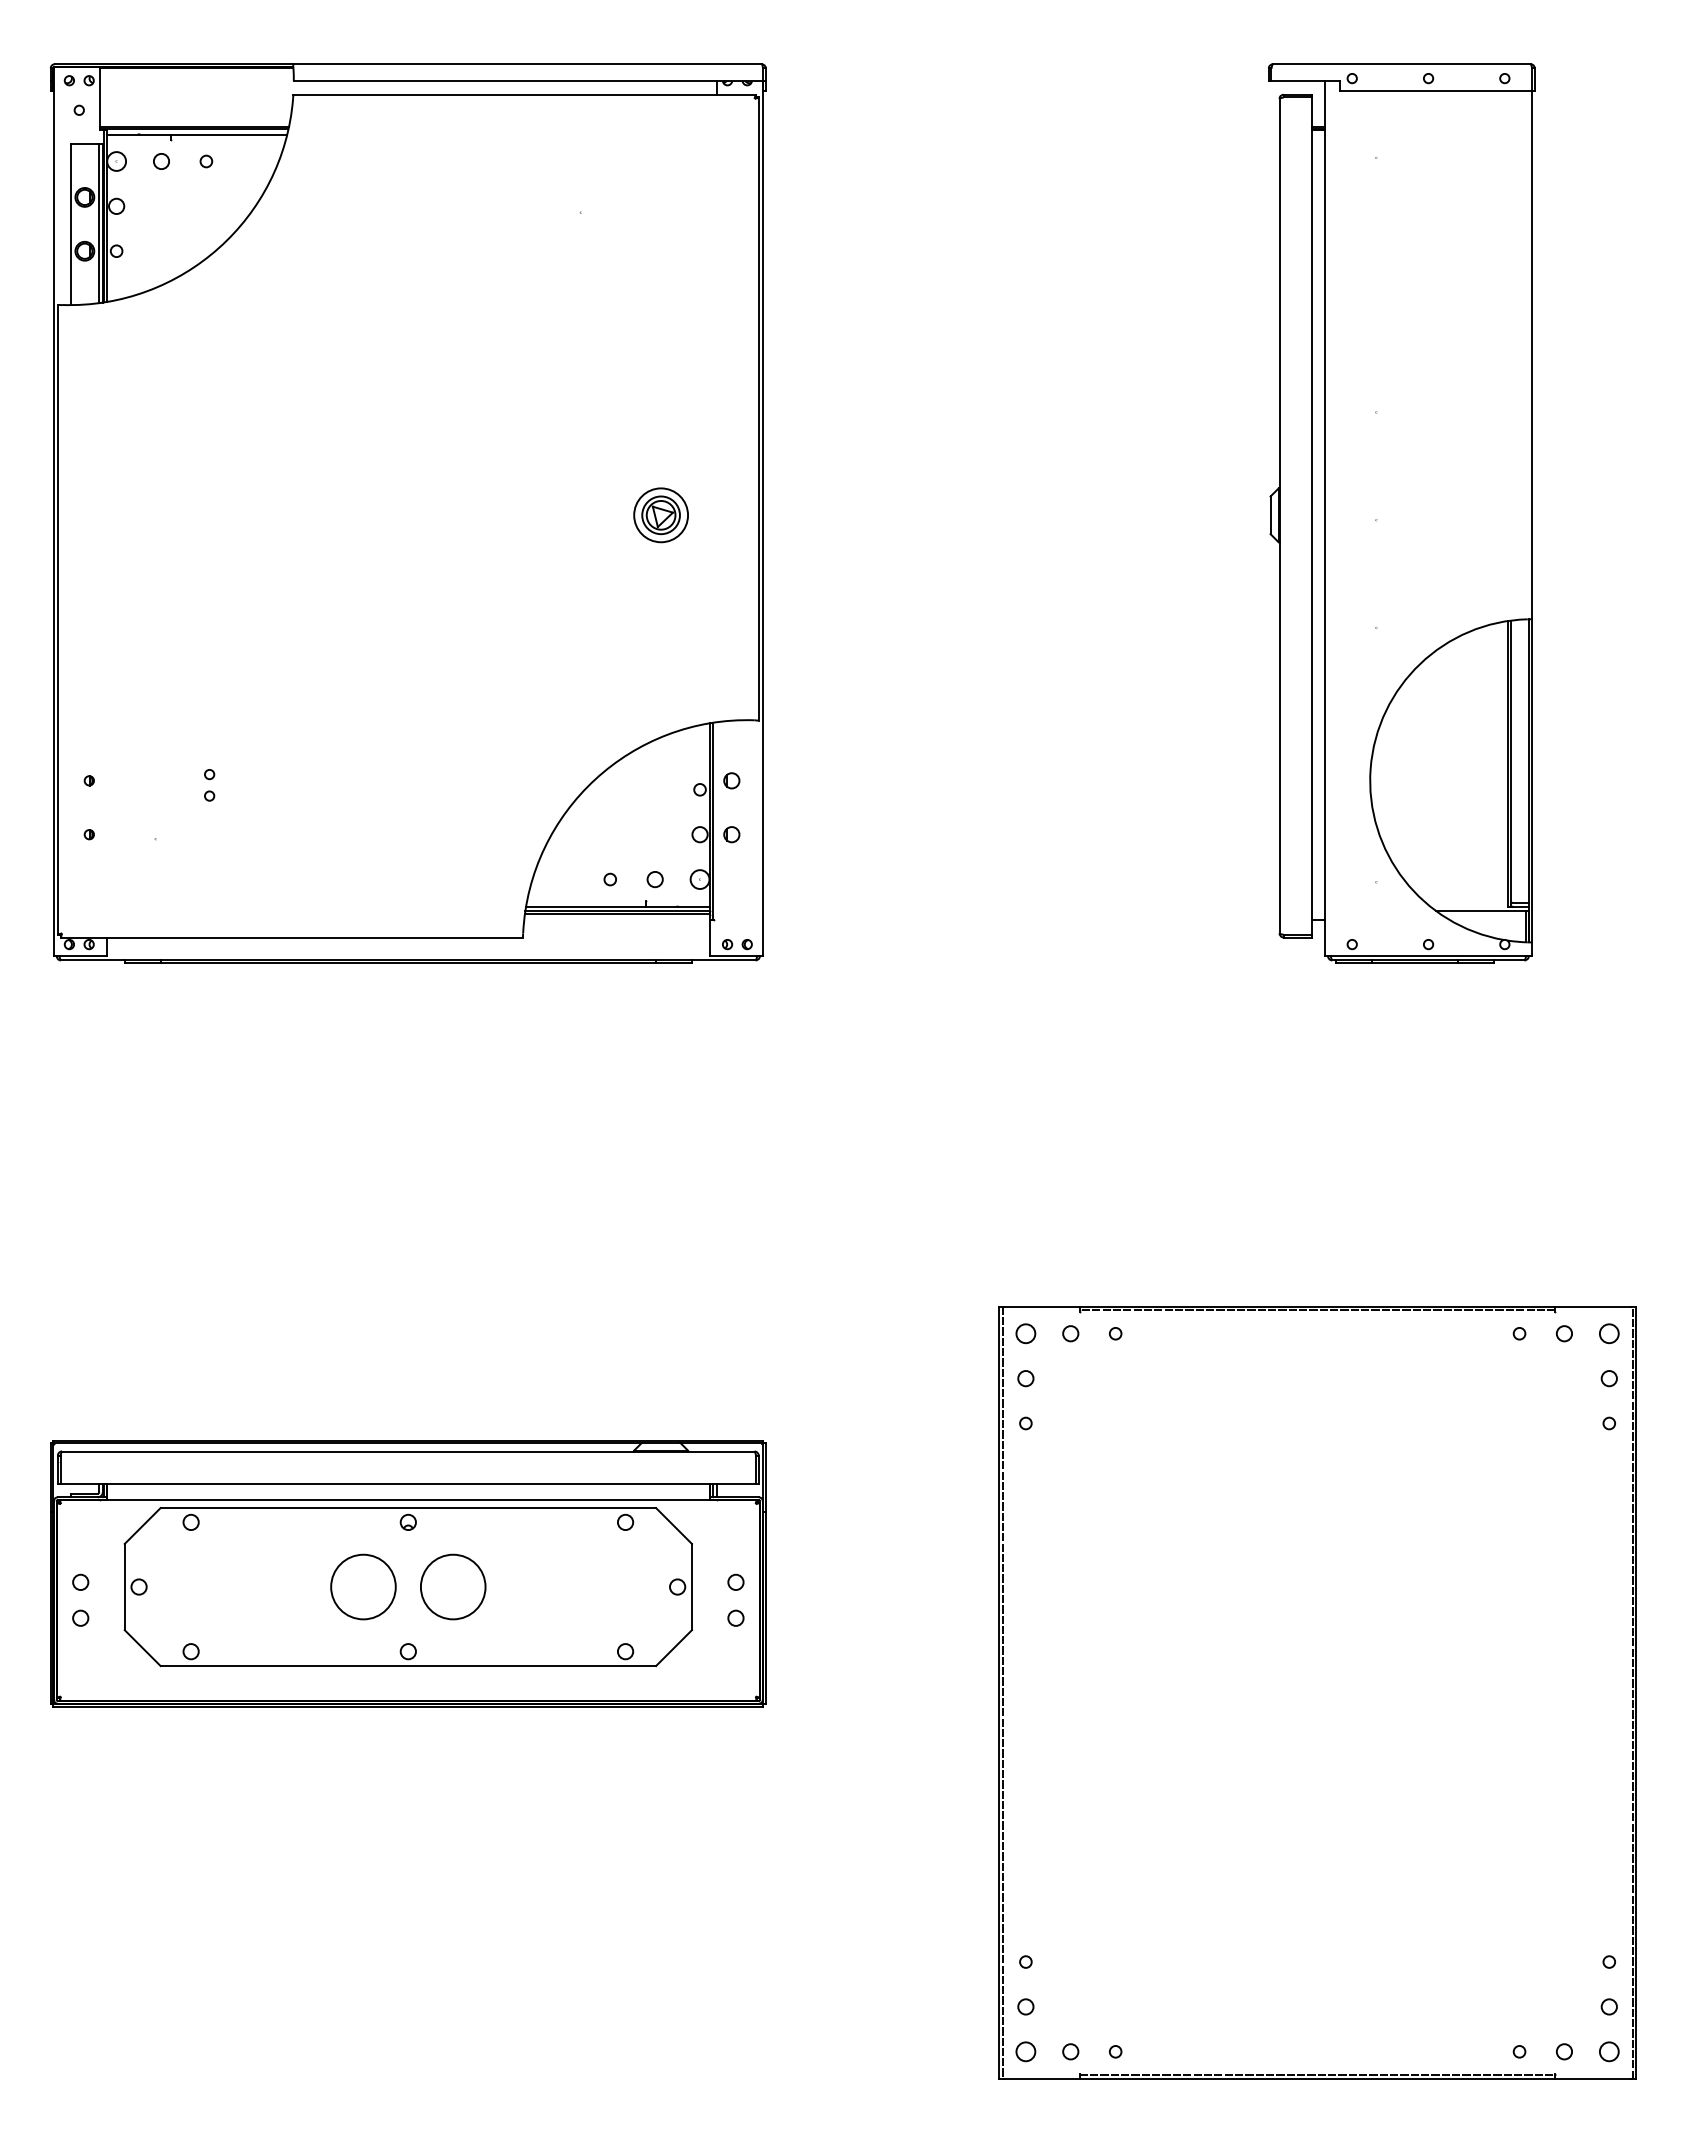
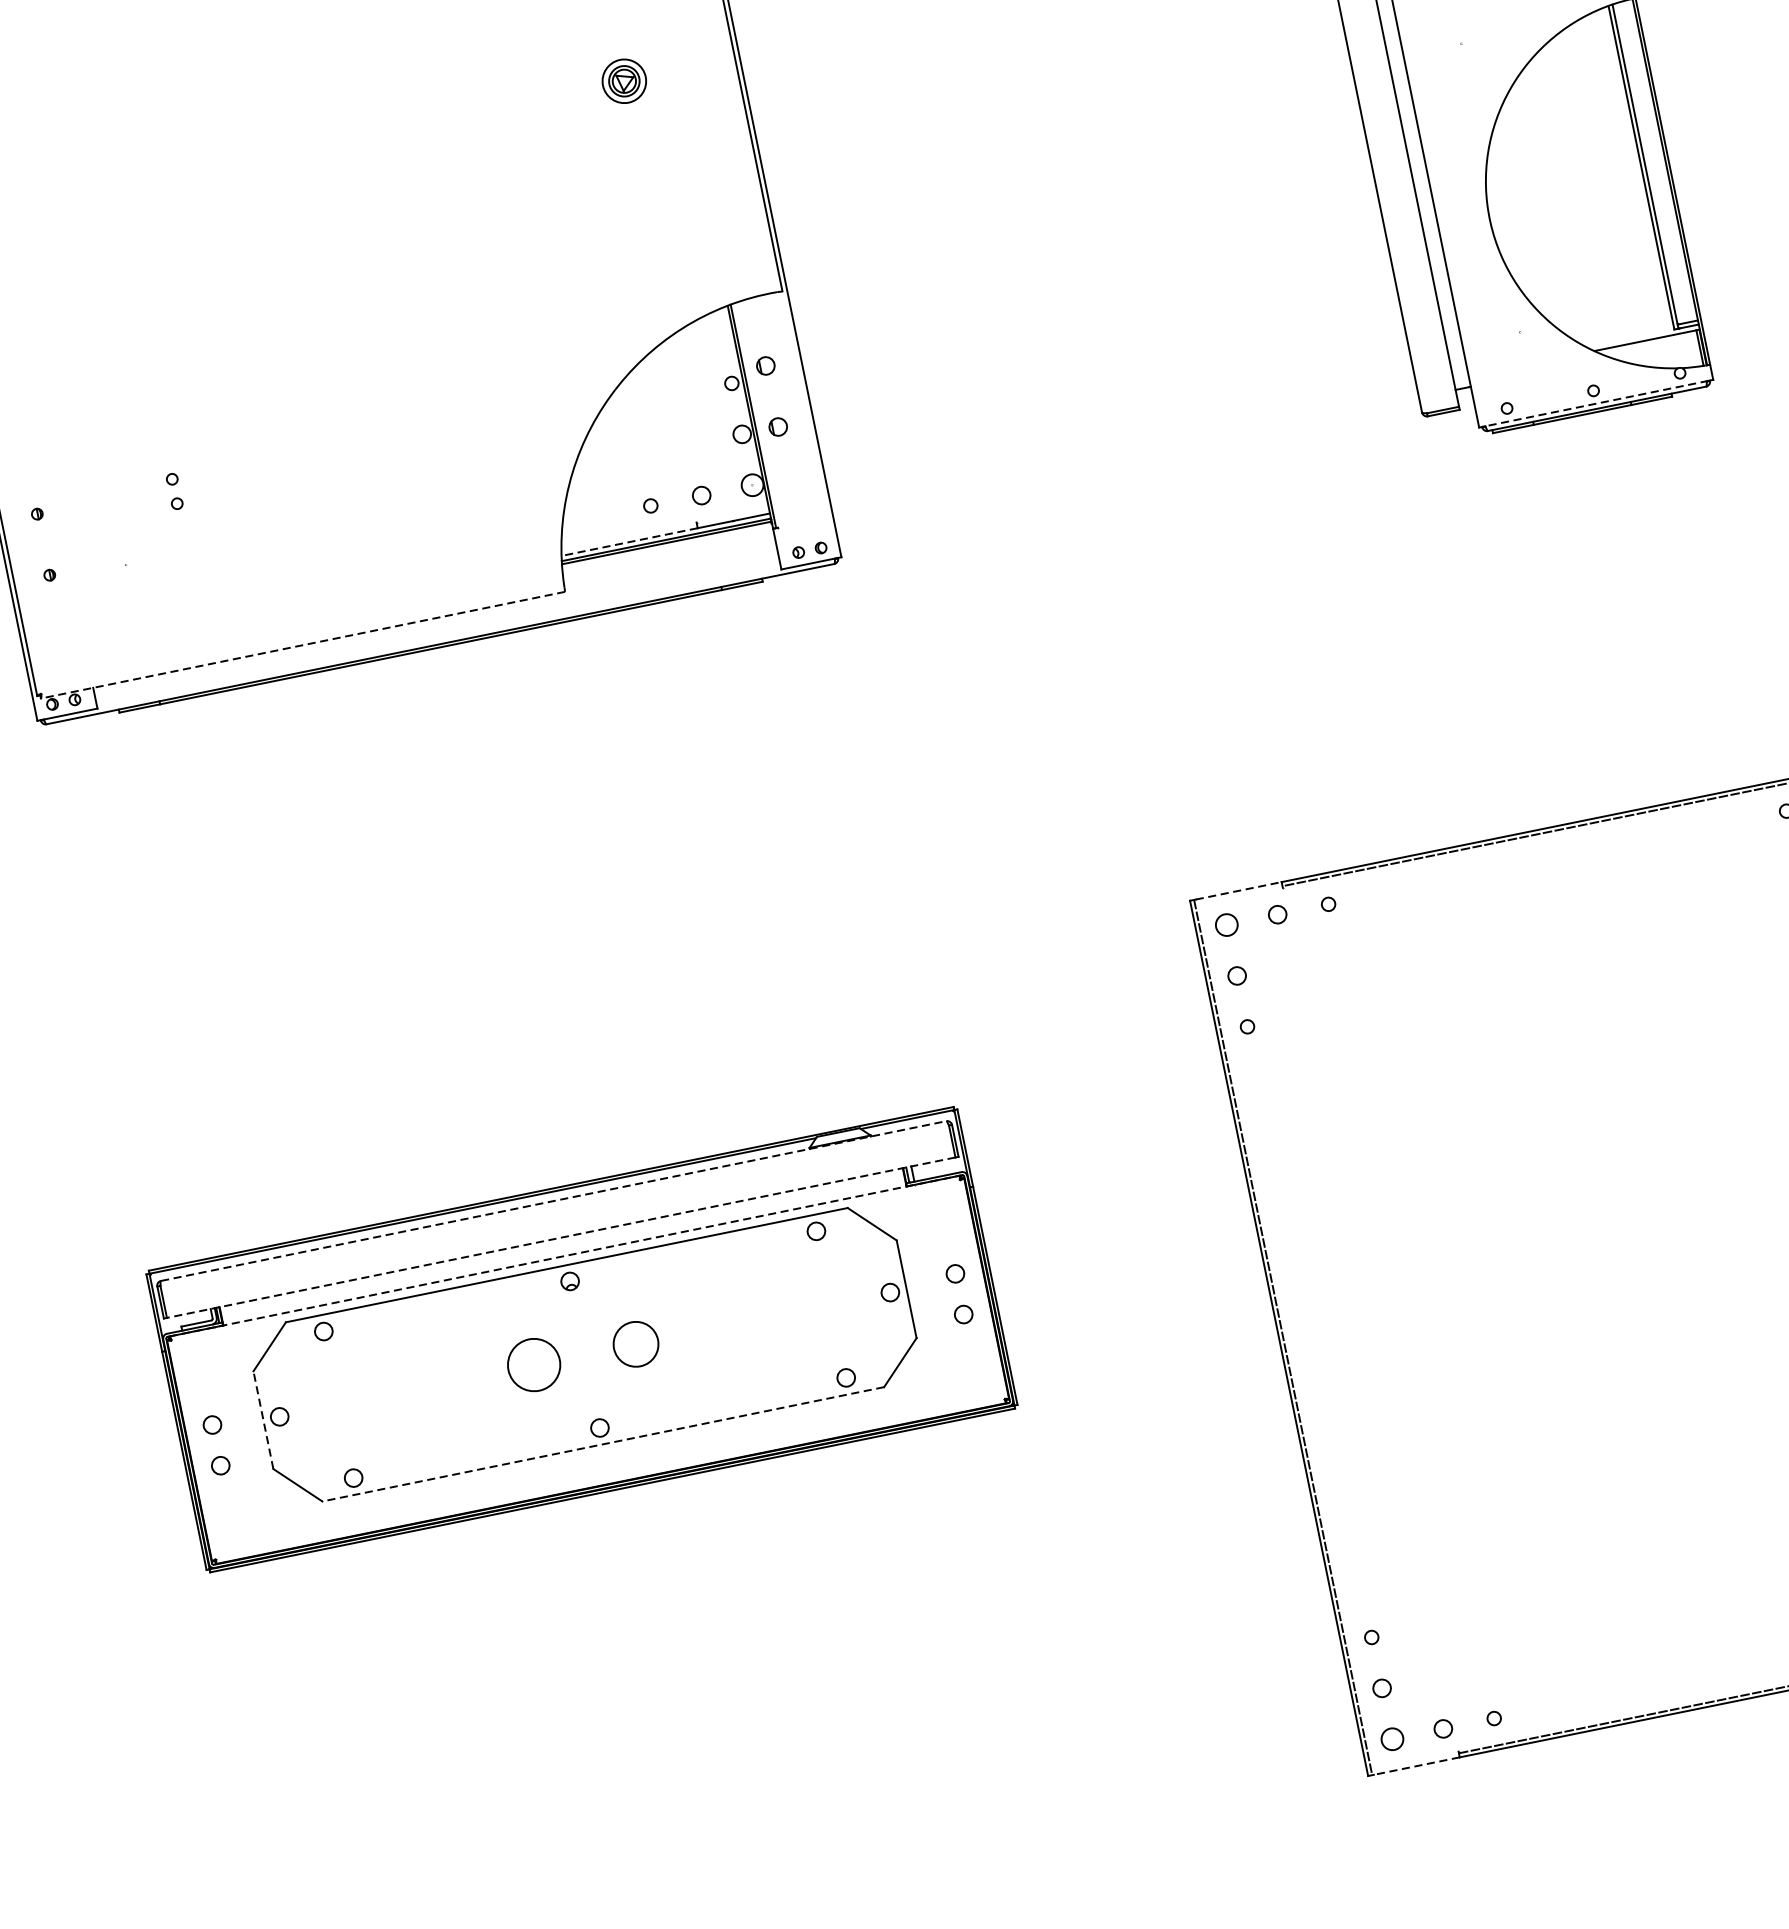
part: (660, 515) -> (623, 81), size x0.7
line: (585, 906) -> (628, 542), solid -> dashed
line: (291, 937) -> (302, 645), solid -> dashed
line: (1428, 955) -> (1596, 403), solid -> dashed
line: (1041, 1306) -> (1238, 890), solid -> dashed
line: (408, 1451) -> (553, 1201), solid -> dashed
line: (408, 1483) -> (561, 1237), solid -> dashed
line: (408, 1499) -> (565, 1255), solid -> dashed
line: (124, 1586) -> (263, 1419), solid -> dashed
circle: (363, 1586) -> (534, 1364), size x0.7
circle: (453, 1586) -> (636, 1343), size x0.6
line: (408, 1666) -> (603, 1444), solid -> dashed
line: (1041, 2078) -> (1416, 1765), solid -> dashed

